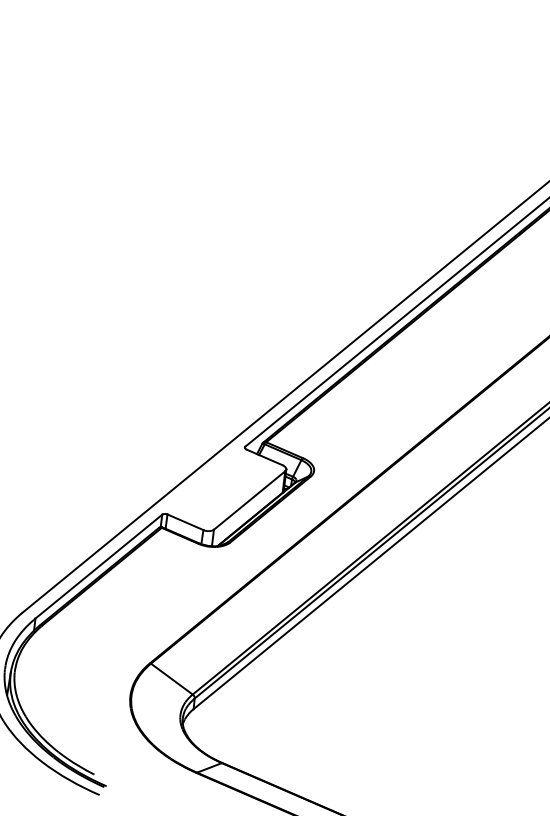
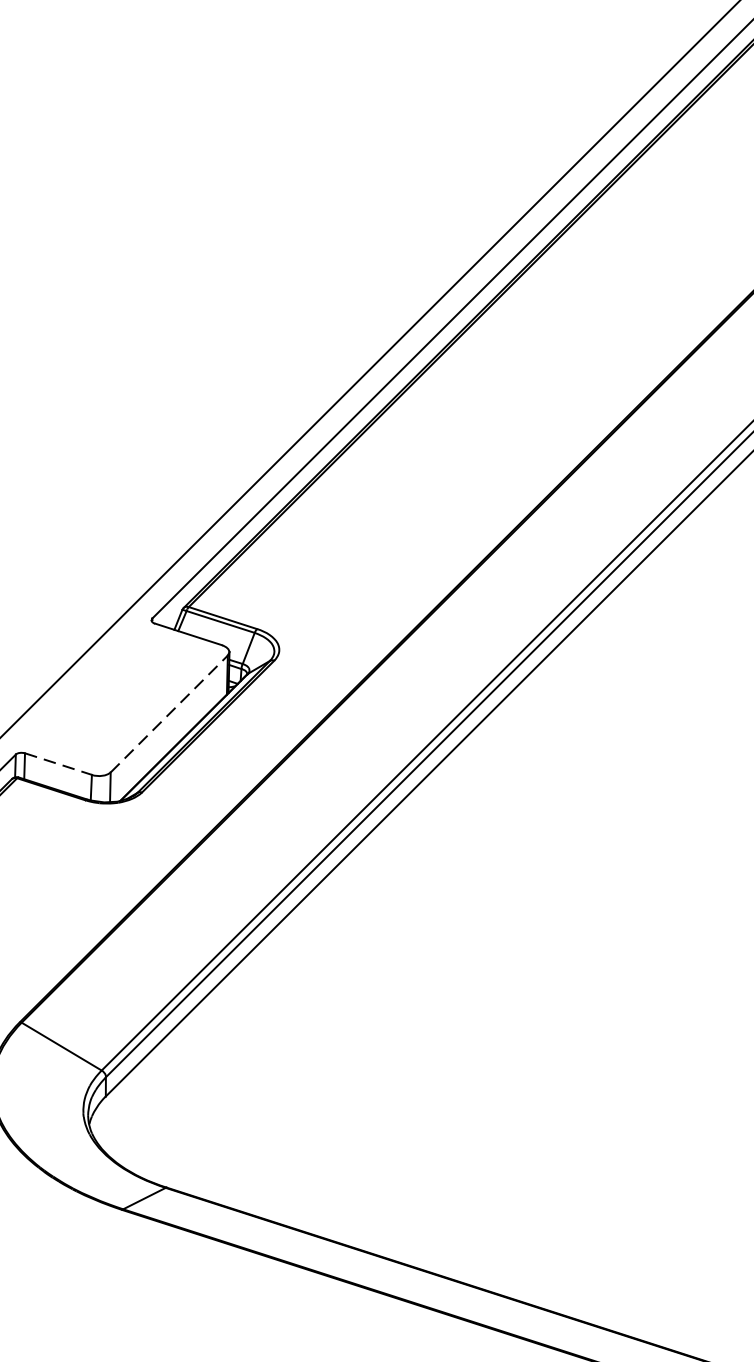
line: (250, 500) -> (170, 713), solid -> dashed
line: (185, 522) -> (58, 764), solid -> dashed

